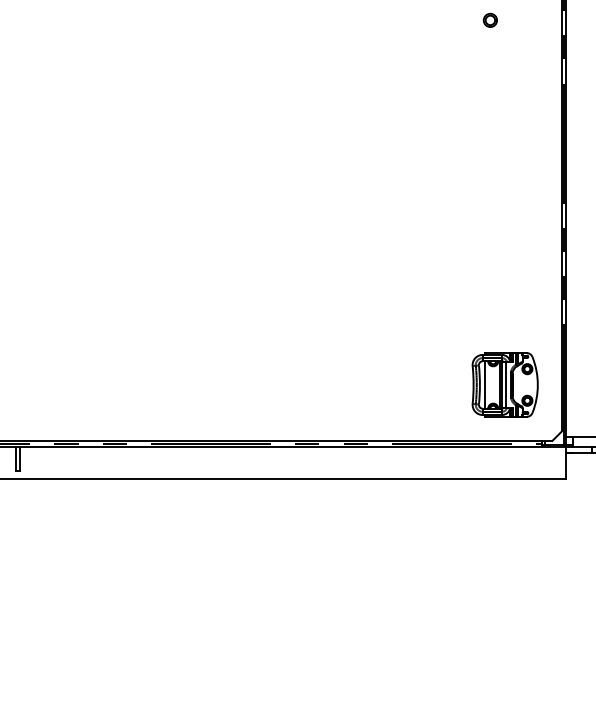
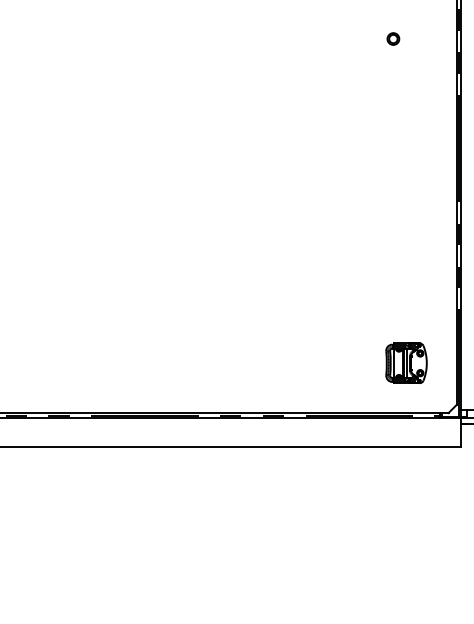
part: (504, 384) -> (405, 362), size x0.7

